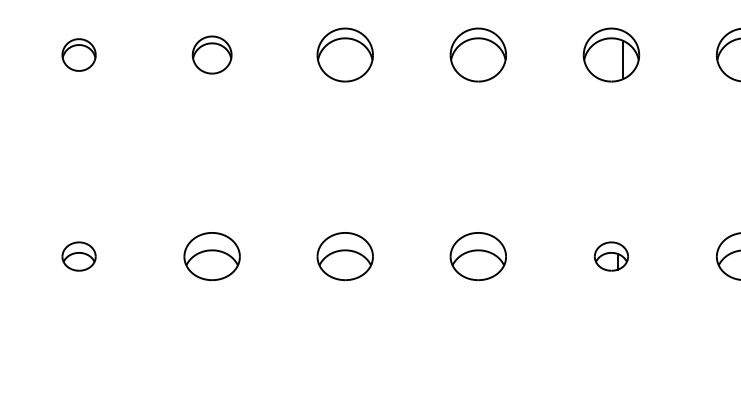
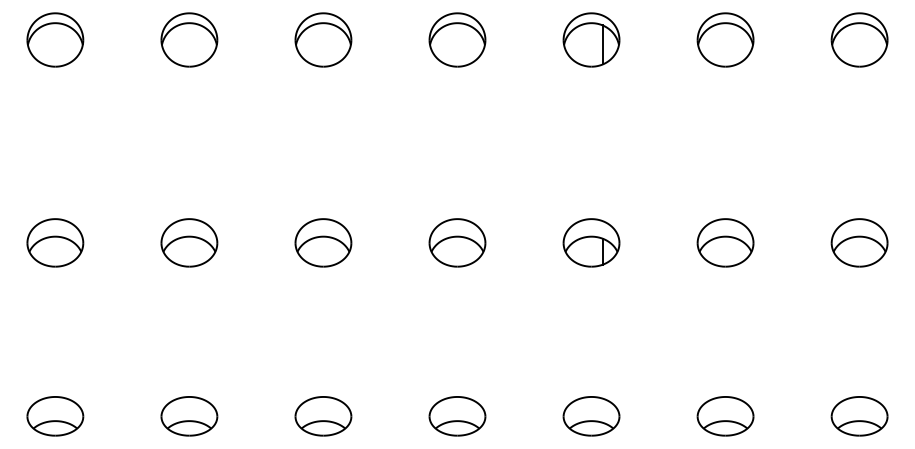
part: (79, 54) -> (55, 39), size x1.67
part: (212, 54) -> (189, 39), size x1.43
part: (79, 256) -> (55, 242), size x1.67
part: (611, 256) -> (591, 242), size x1.67

